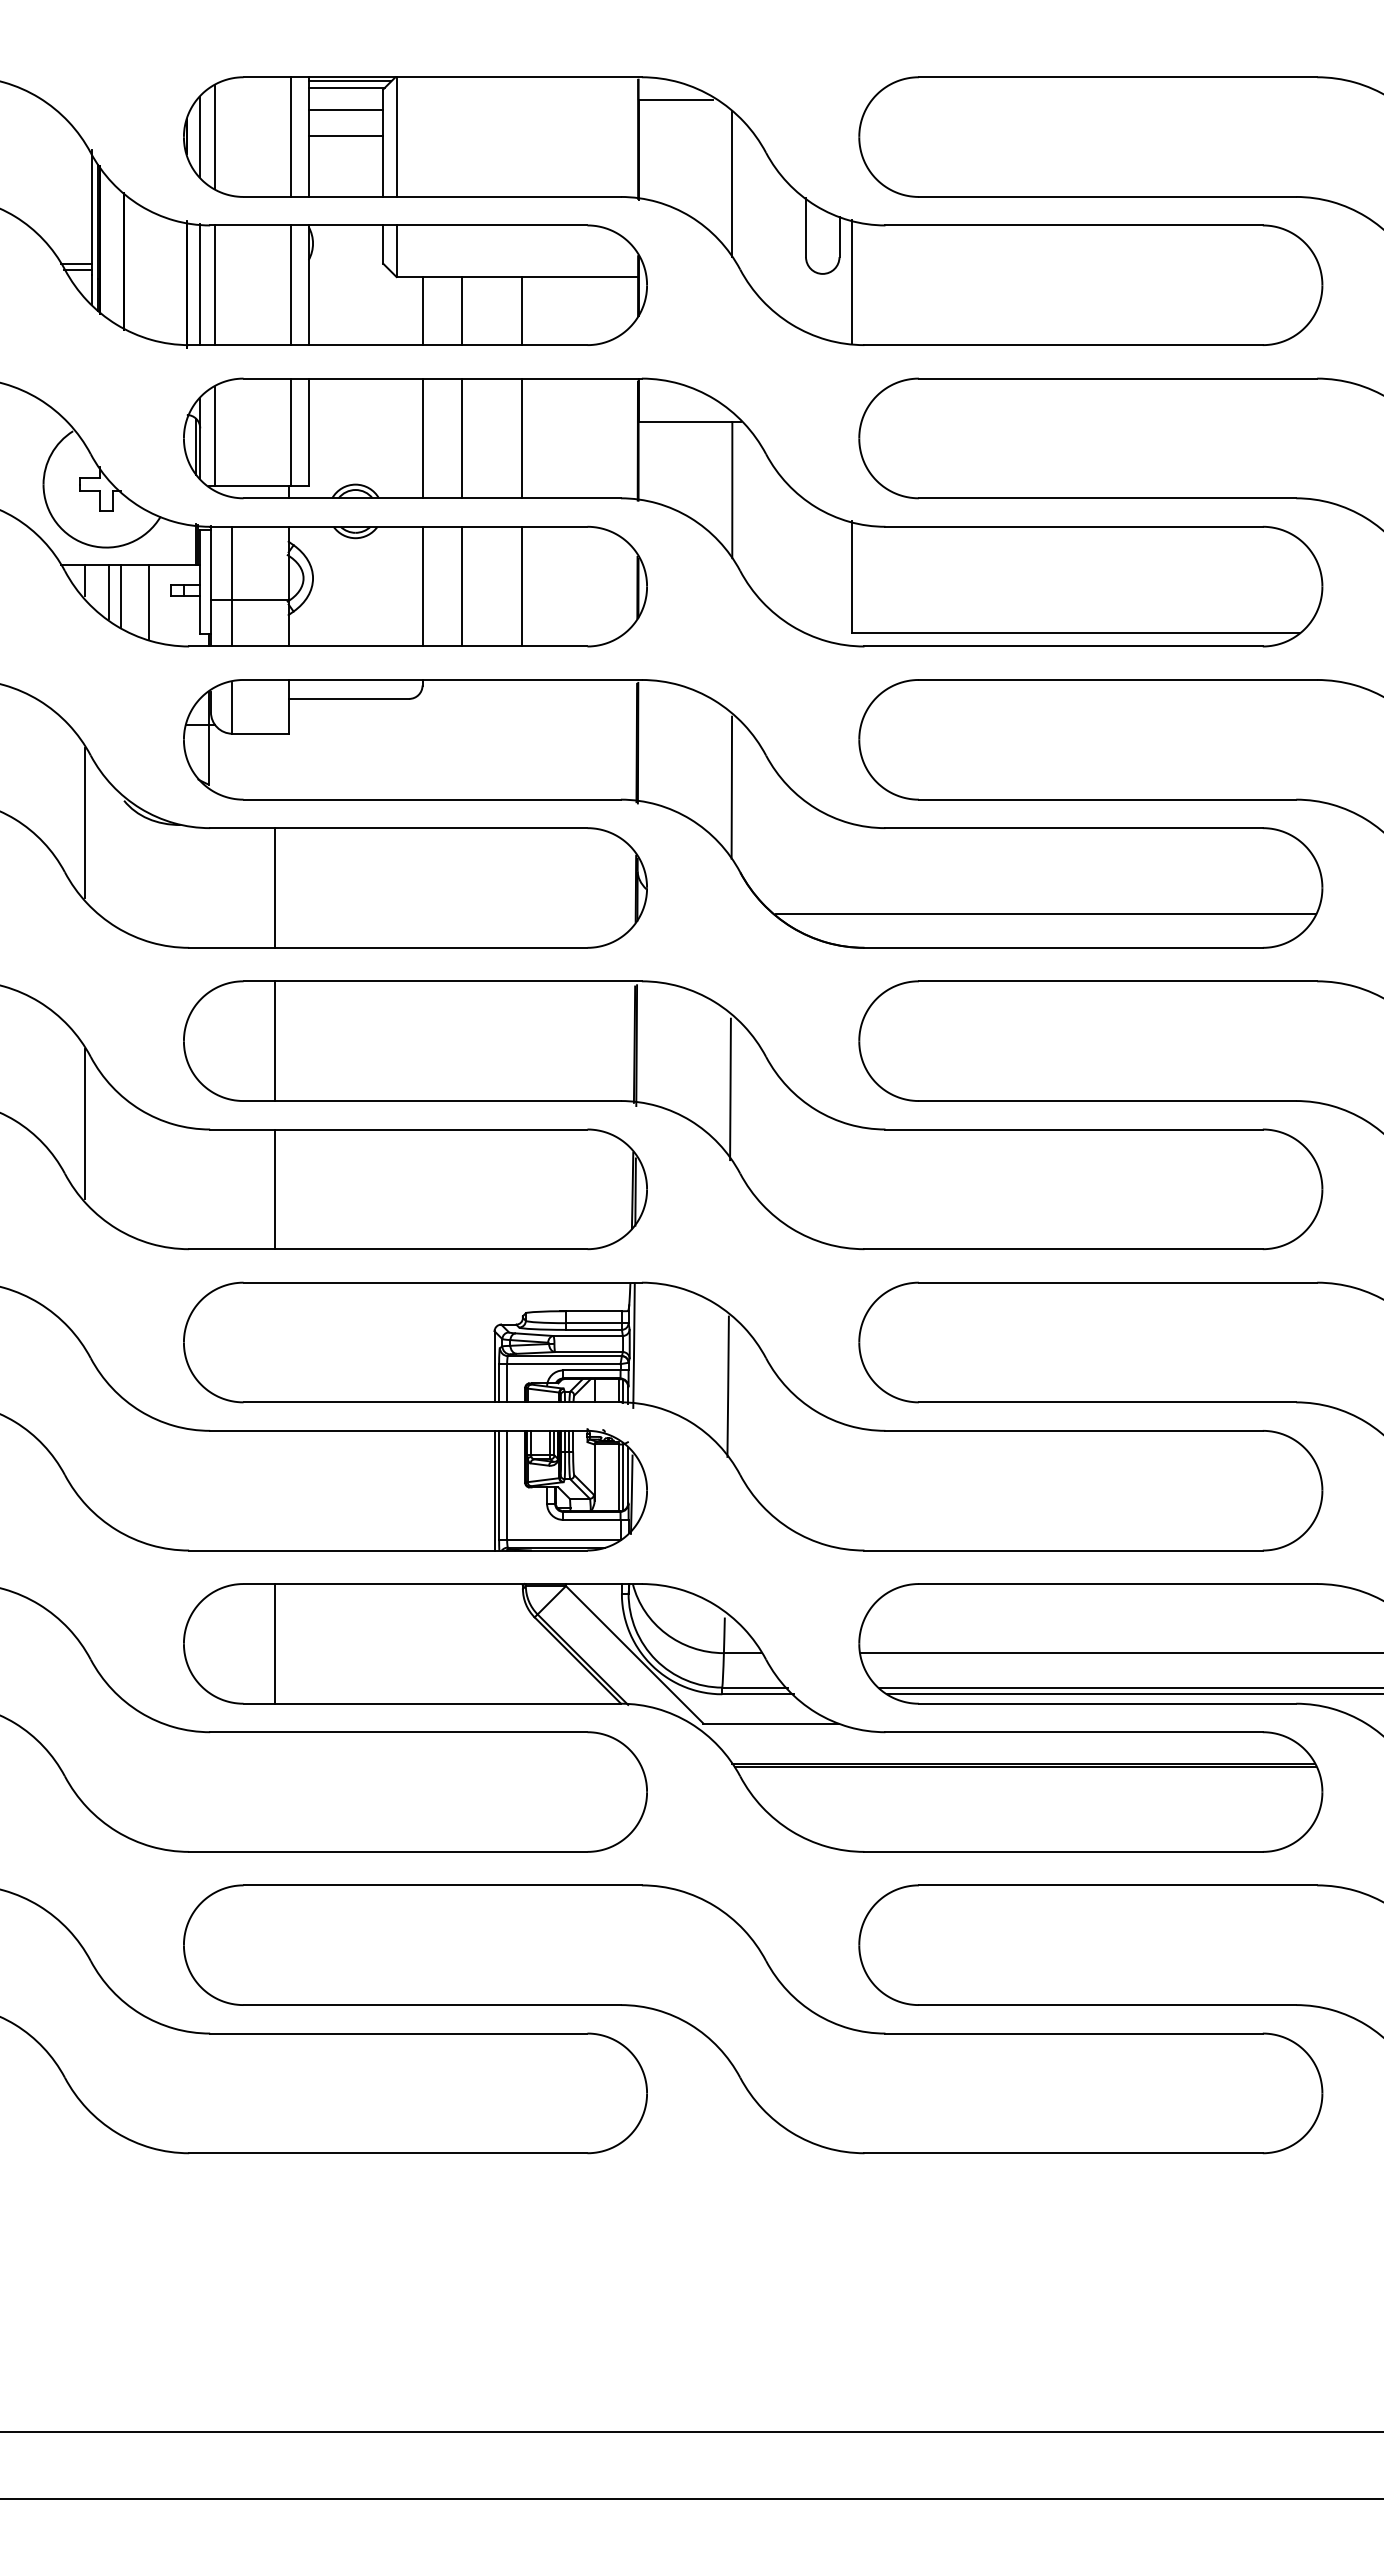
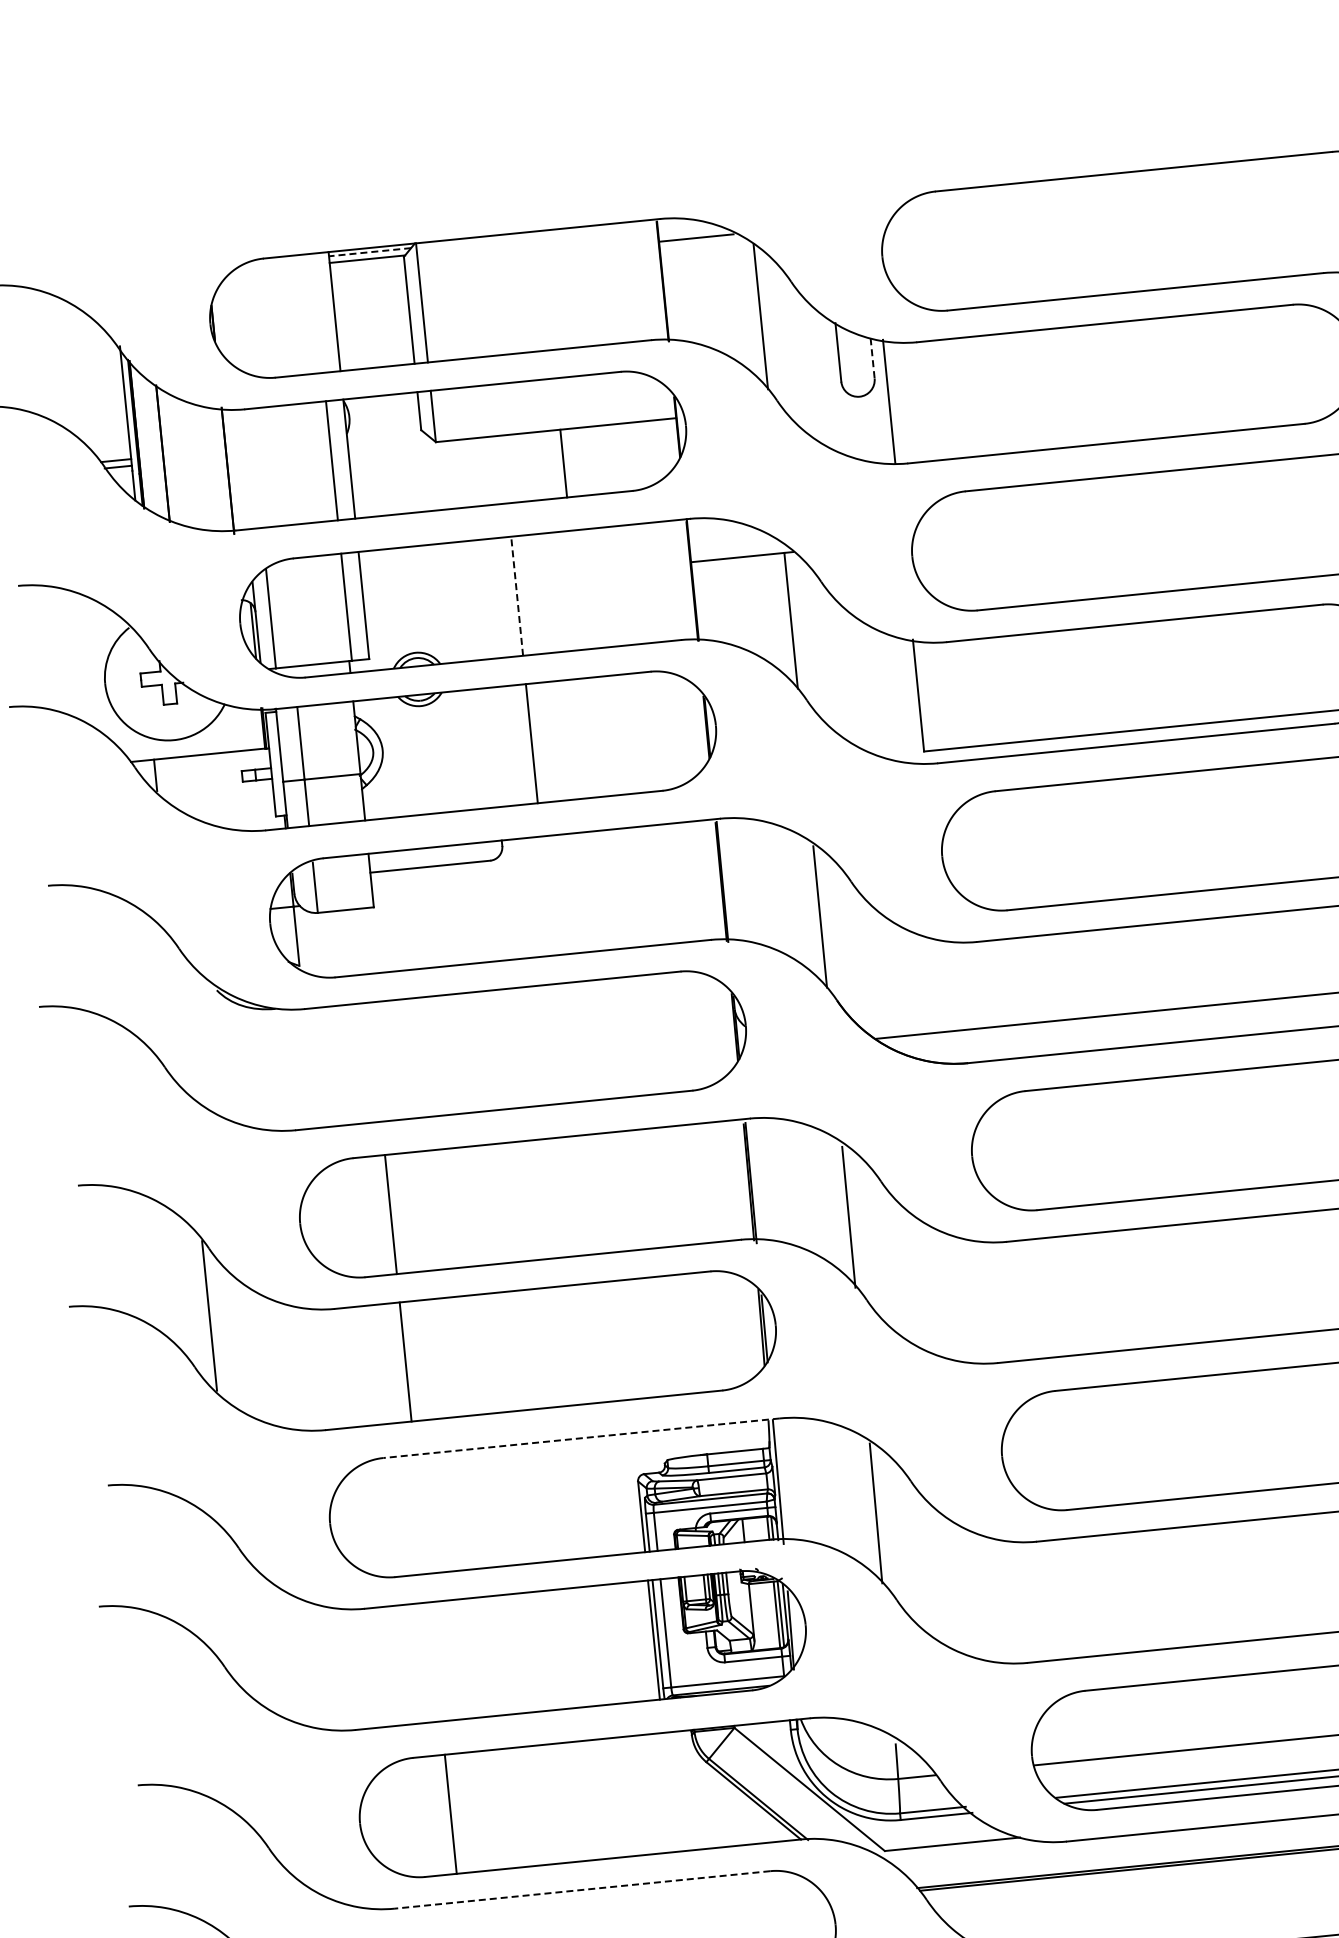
line: (349, 81) -> (369, 252), solid -> dashed
line: (345, 109) -> (368, 280), removed
line: (291, 136) -> (317, 312), removed
line: (345, 136) -> (371, 307), removed
line: (200, 137) -> (226, 322), removed
line: (214, 137) -> (240, 321), removed
line: (839, 237) -> (872, 358), solid -> dashed
line: (200, 284) -> (241, 469), removed
line: (214, 285) -> (255, 468), removed
line: (422, 311) -> (465, 473), removed
line: (462, 311) -> (504, 469), removed
line: (422, 438) -> (477, 600), removed
line: (462, 438) -> (517, 596), solid -> dashed
line: (521, 438) -> (576, 590), removed
line: (422, 586) -> (492, 747), removed
line: (521, 586) -> (590, 737), removed
line: (108, 591) -> (180, 783), removed
line: (121, 595) -> (193, 786), removed
line: (149, 601) -> (222, 789), removed
line: (84, 822) -> (179, 1015), removed
line: (275, 887) -> (376, 1061), removed
line: (442, 1282) -> (581, 1438), solid -> dashed
line: (398, 1732) -> (582, 1890), solid -> dashed

